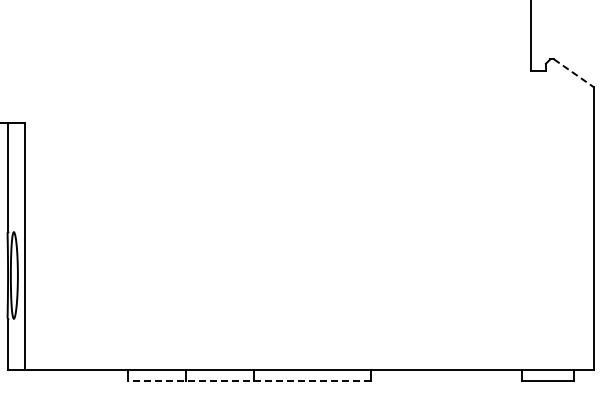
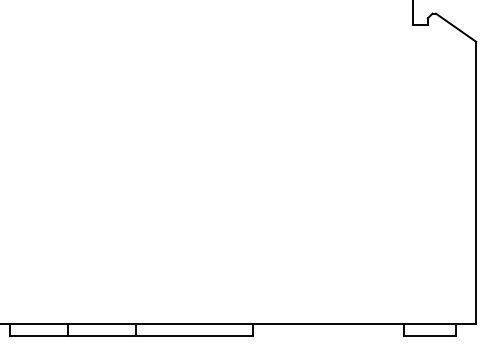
line: (574, 73) -> (456, 27), dashed -> solid
line: (249, 381) -> (131, 335), dashed -> solid

